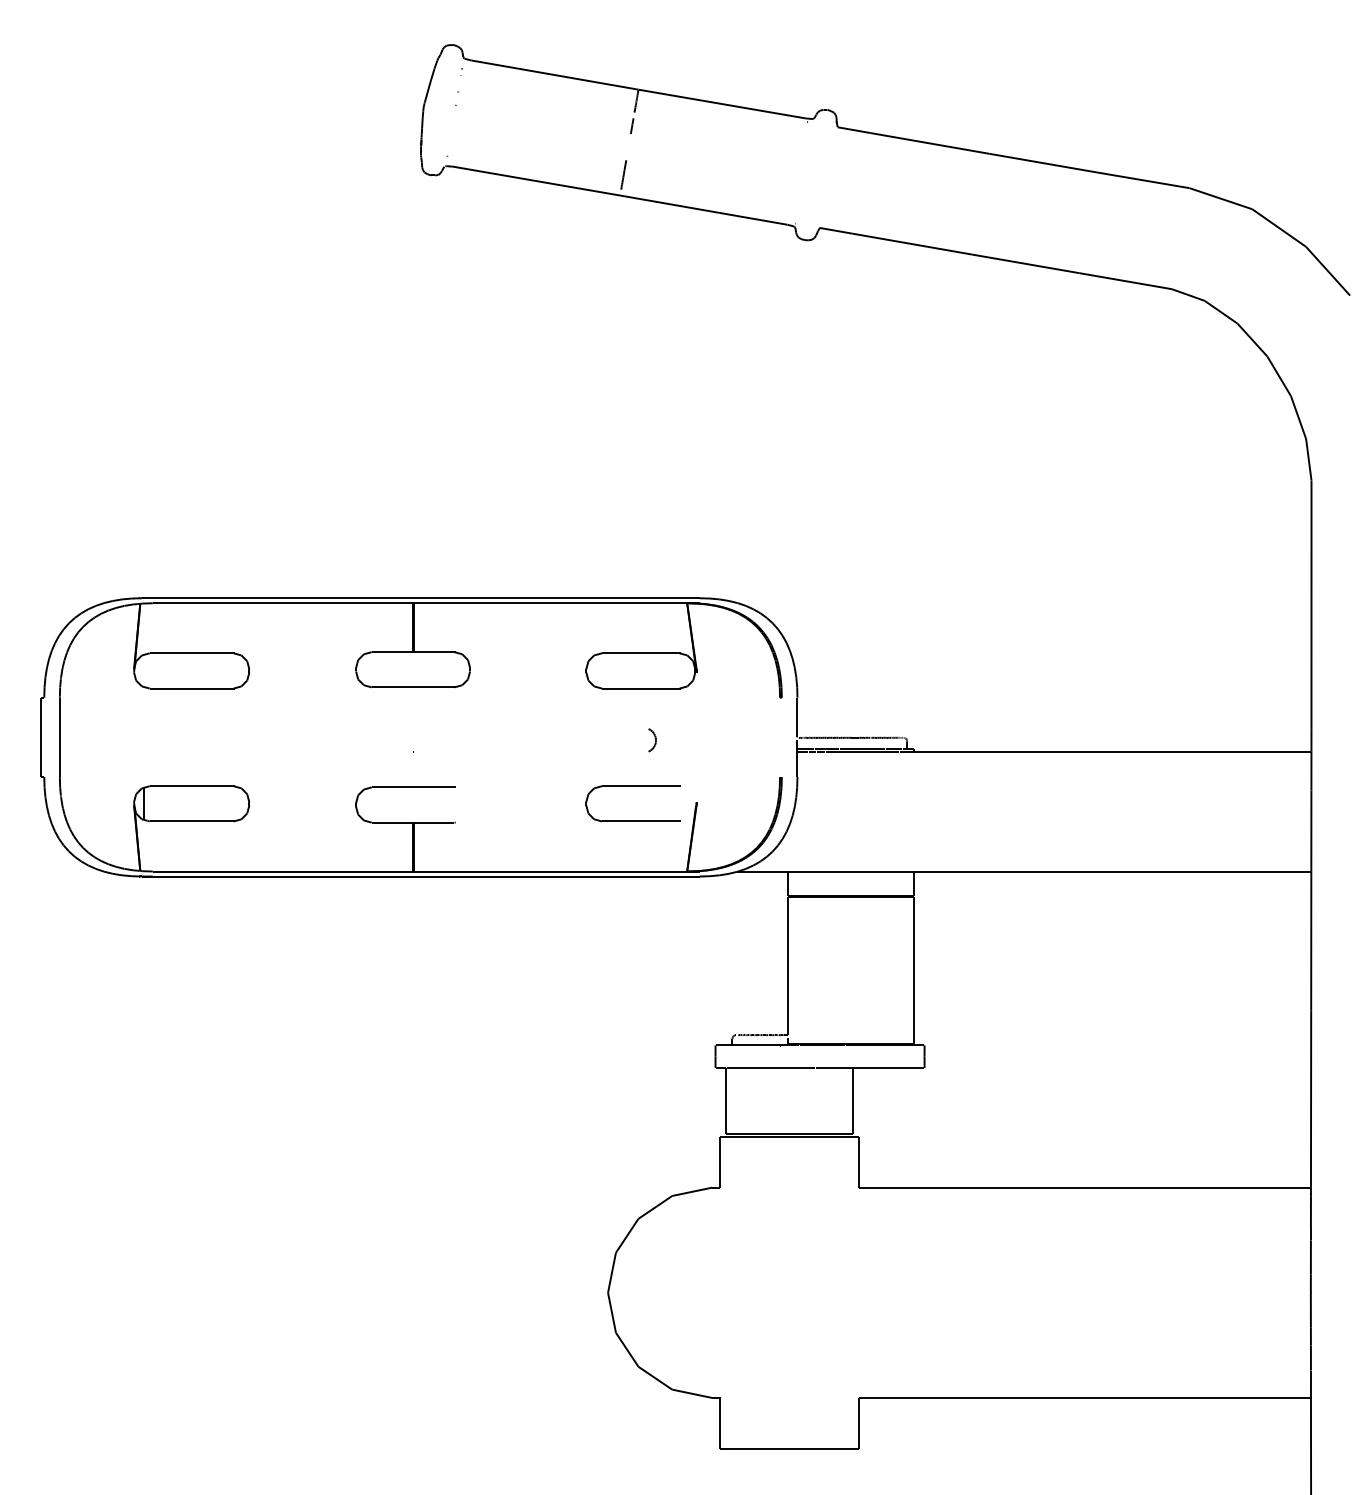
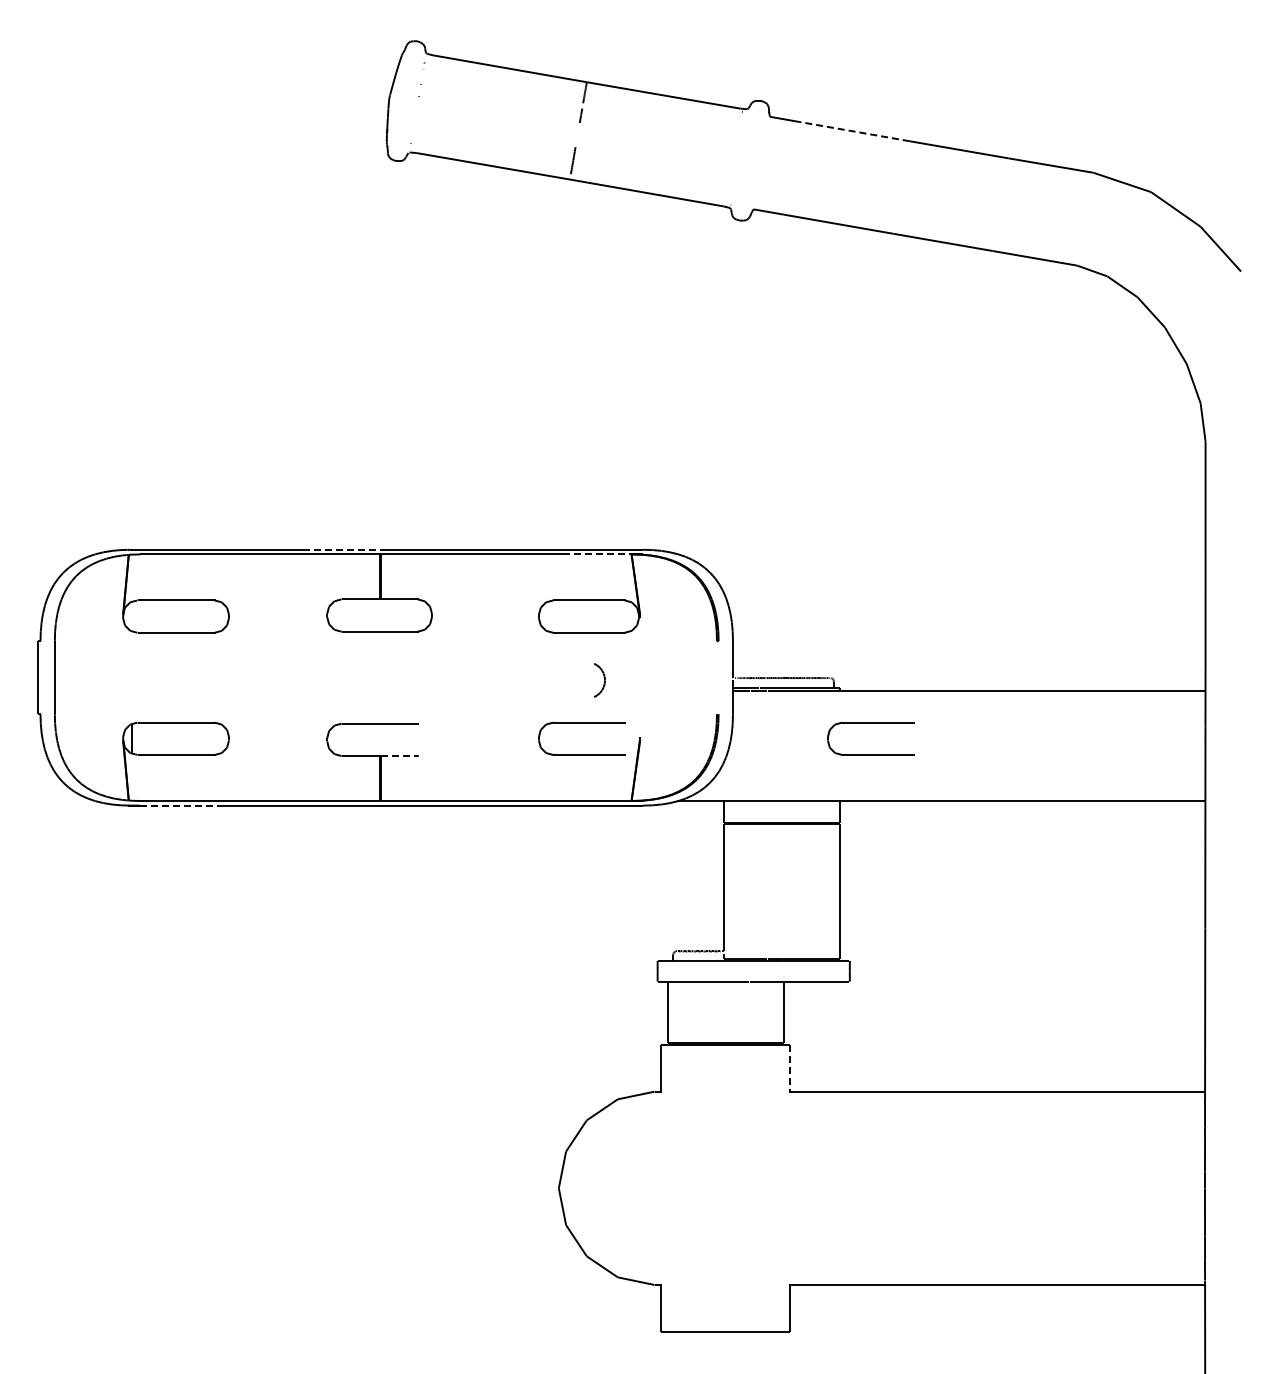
line: (929, 143) -> (854, 131), solid -> dashed
line: (374, 597) -> (344, 549), solid -> dashed
line: (650, 603) -> (597, 554), solid -> dashed
part: (652, 740) -> (599, 680), size x1.6
part: (947, 787) -> (870, 723), added
line: (434, 823) -> (399, 756), solid -> dashed
line: (196, 876) -> (180, 805), solid -> dashed
line: (858, 1162) -> (789, 1068), solid -> dashed

